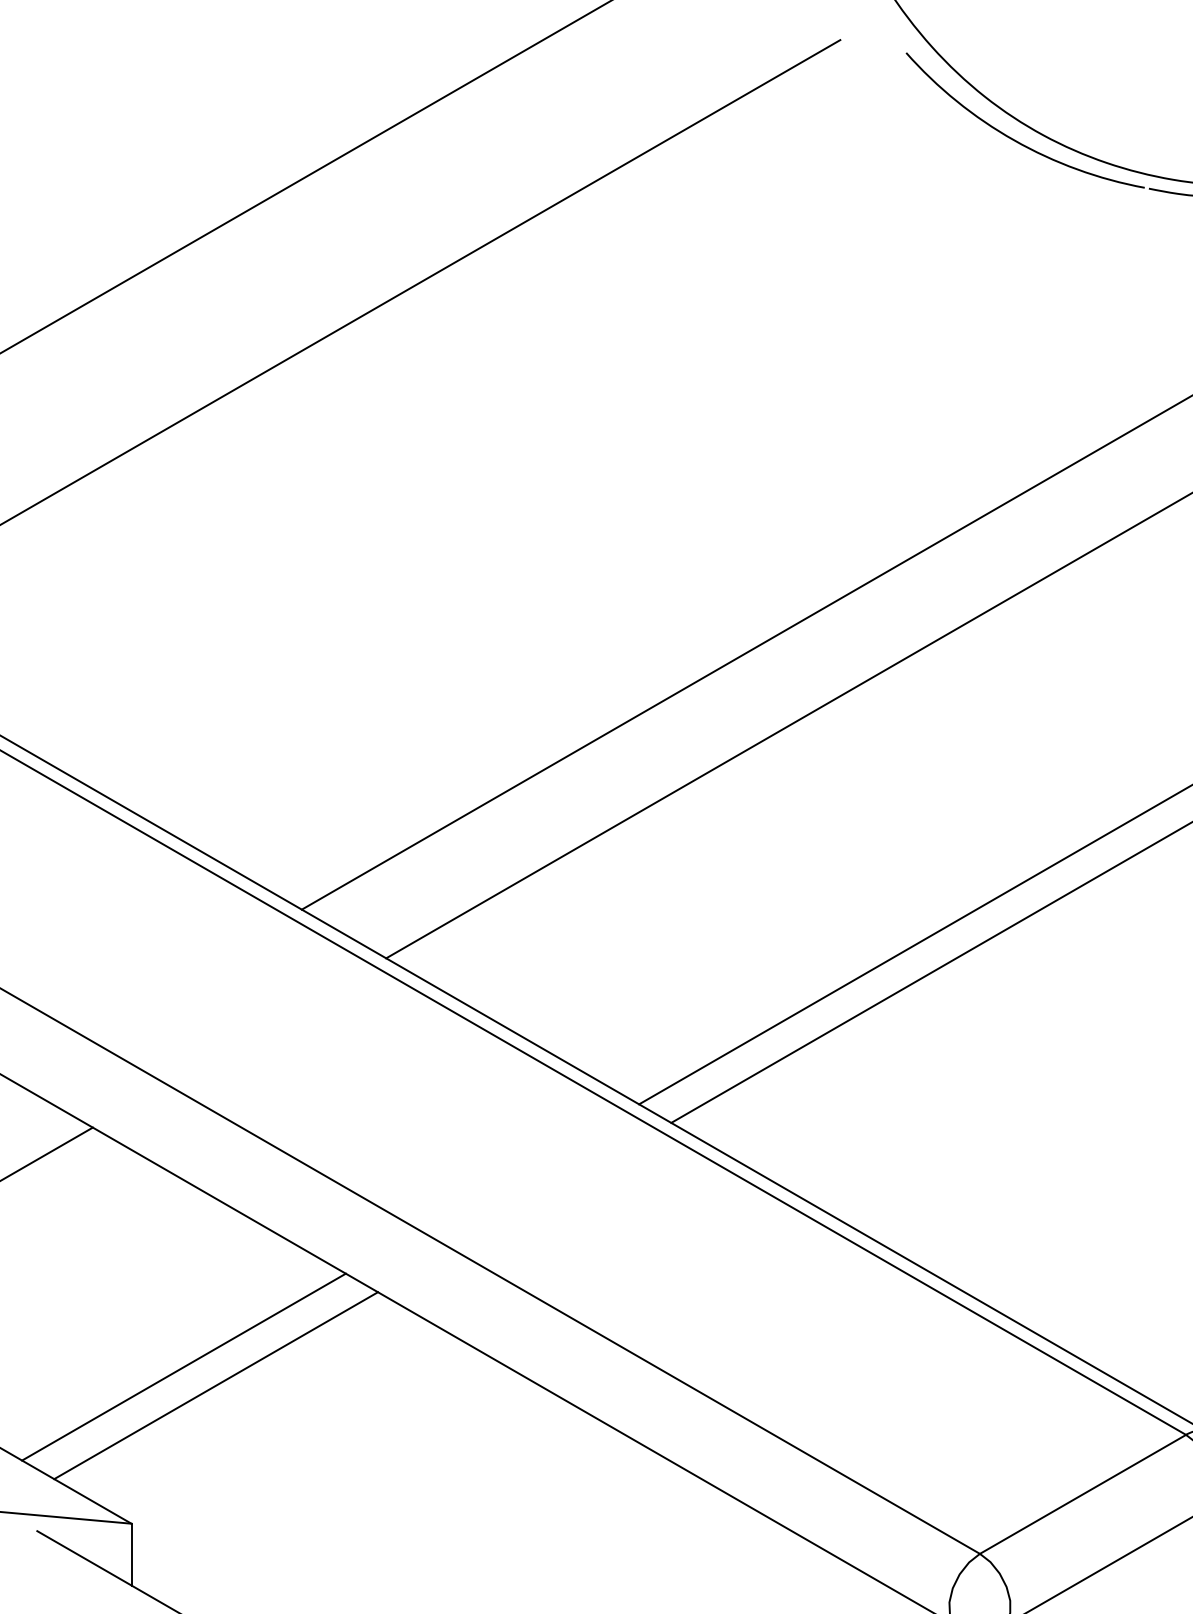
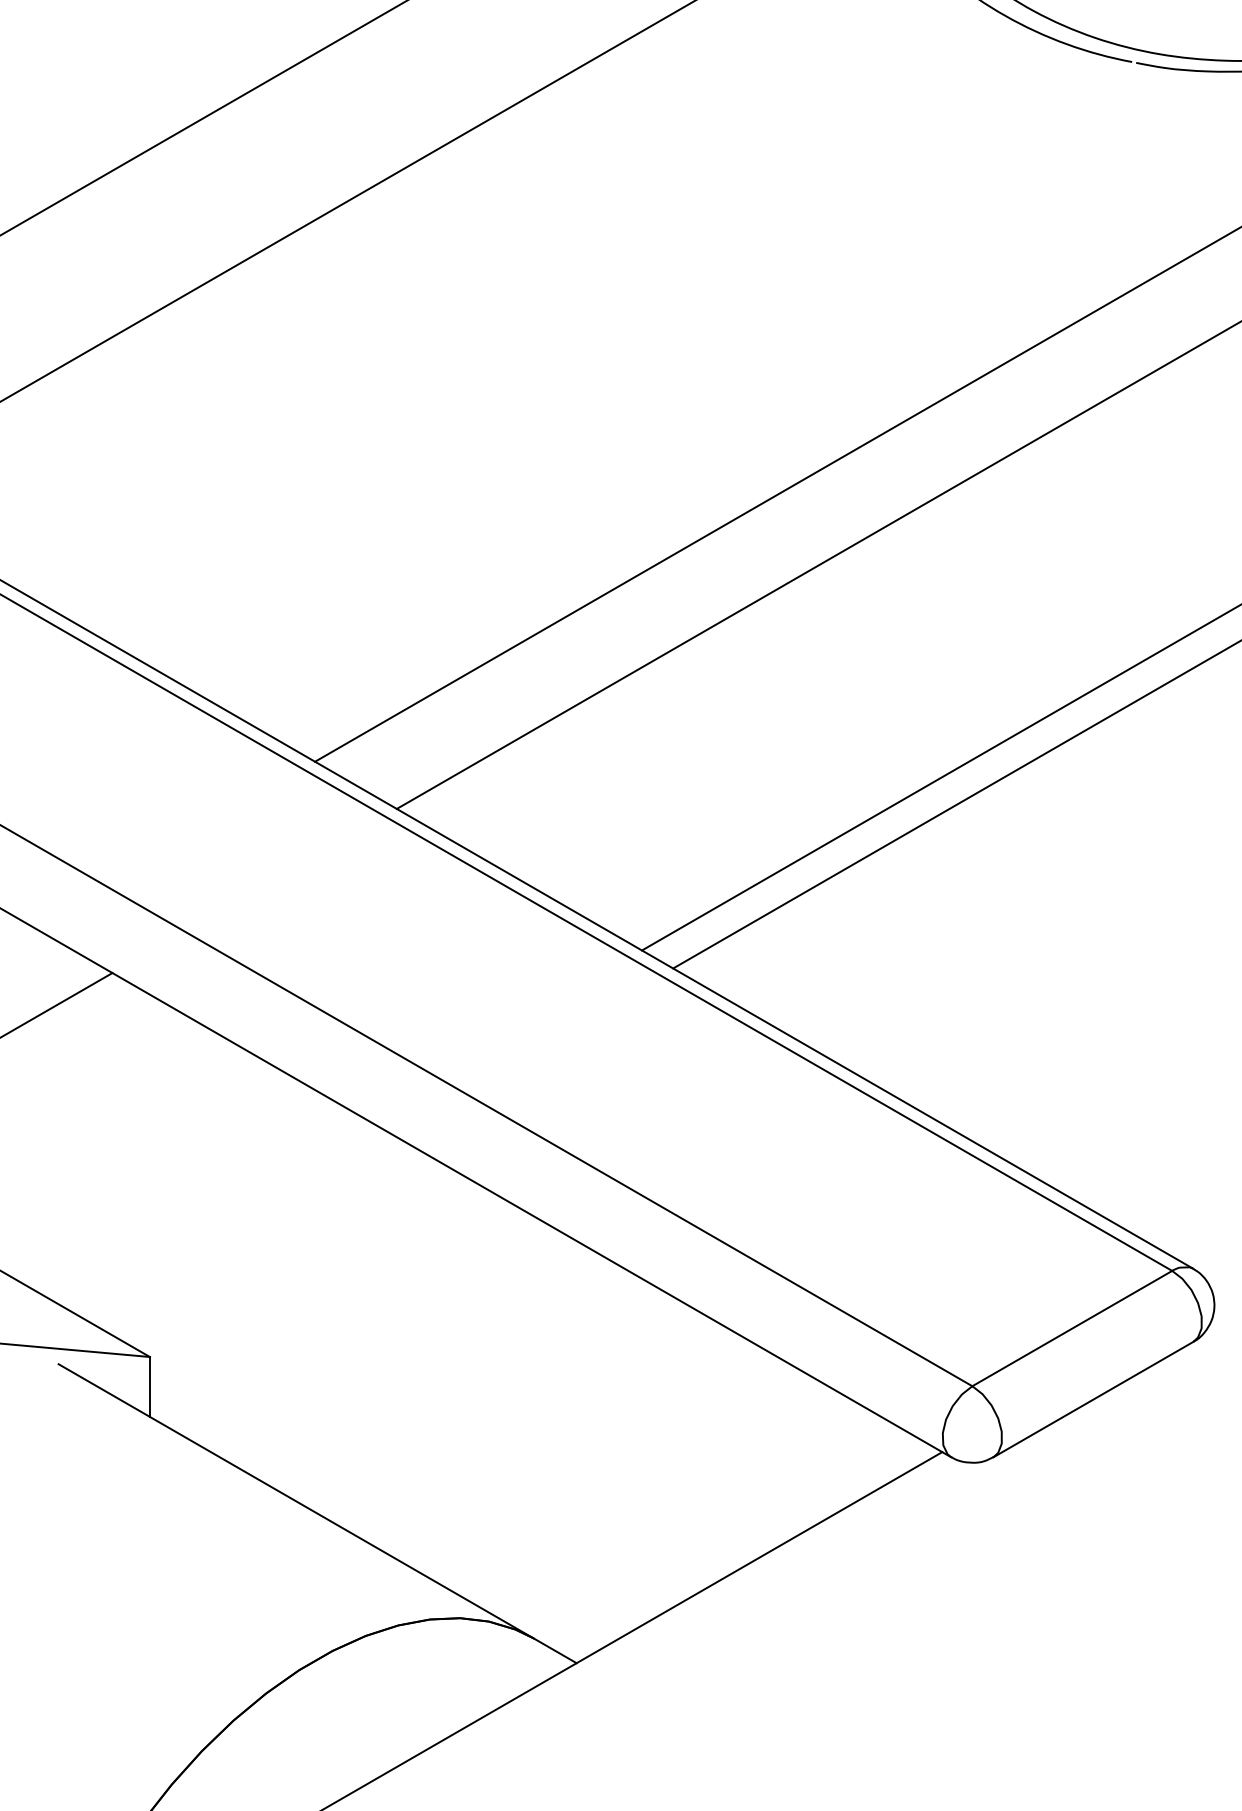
line: (183, 1366) -> (200, 1204), removed
line: (215, 1384) -> (231, 1222), removed

